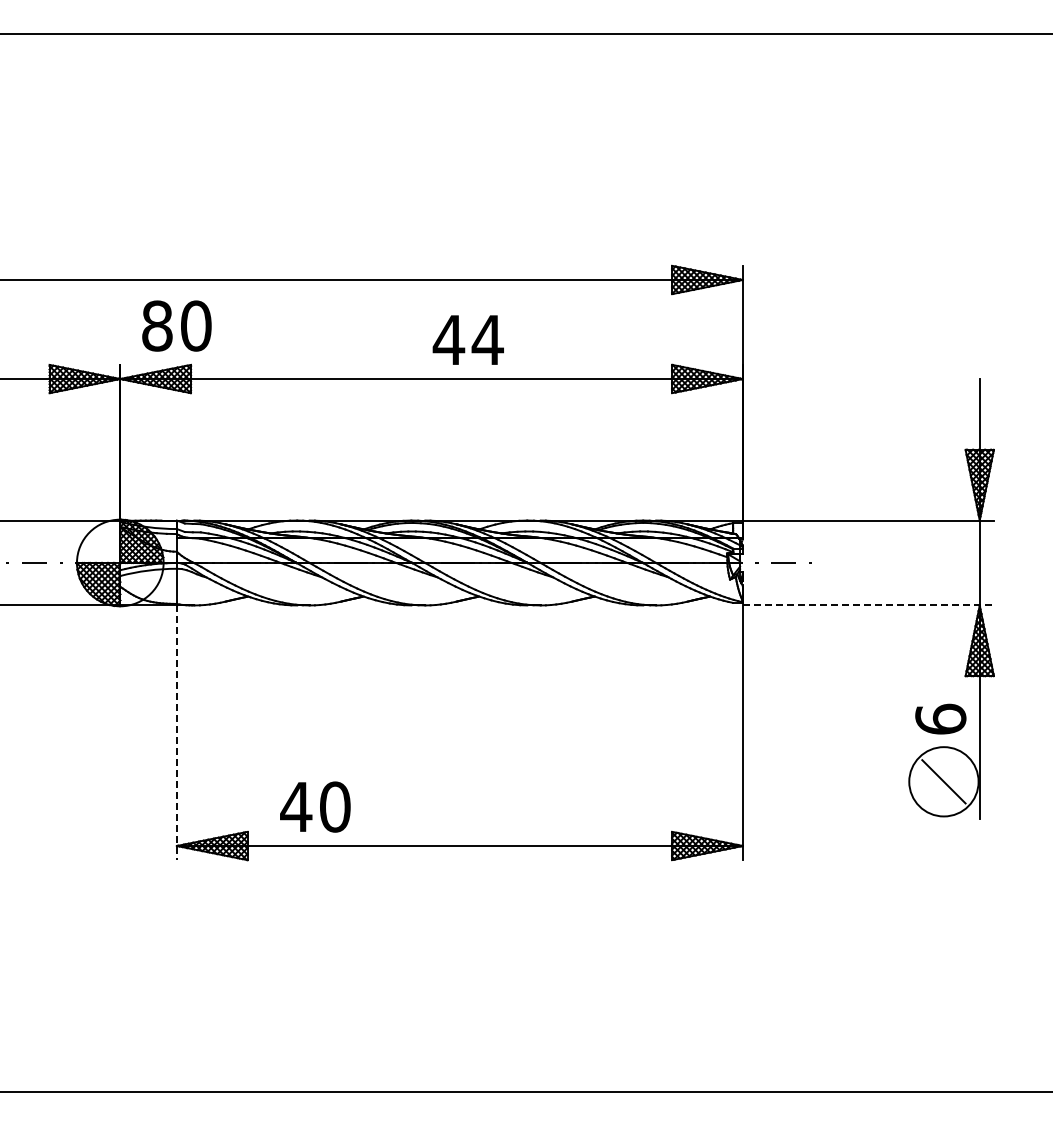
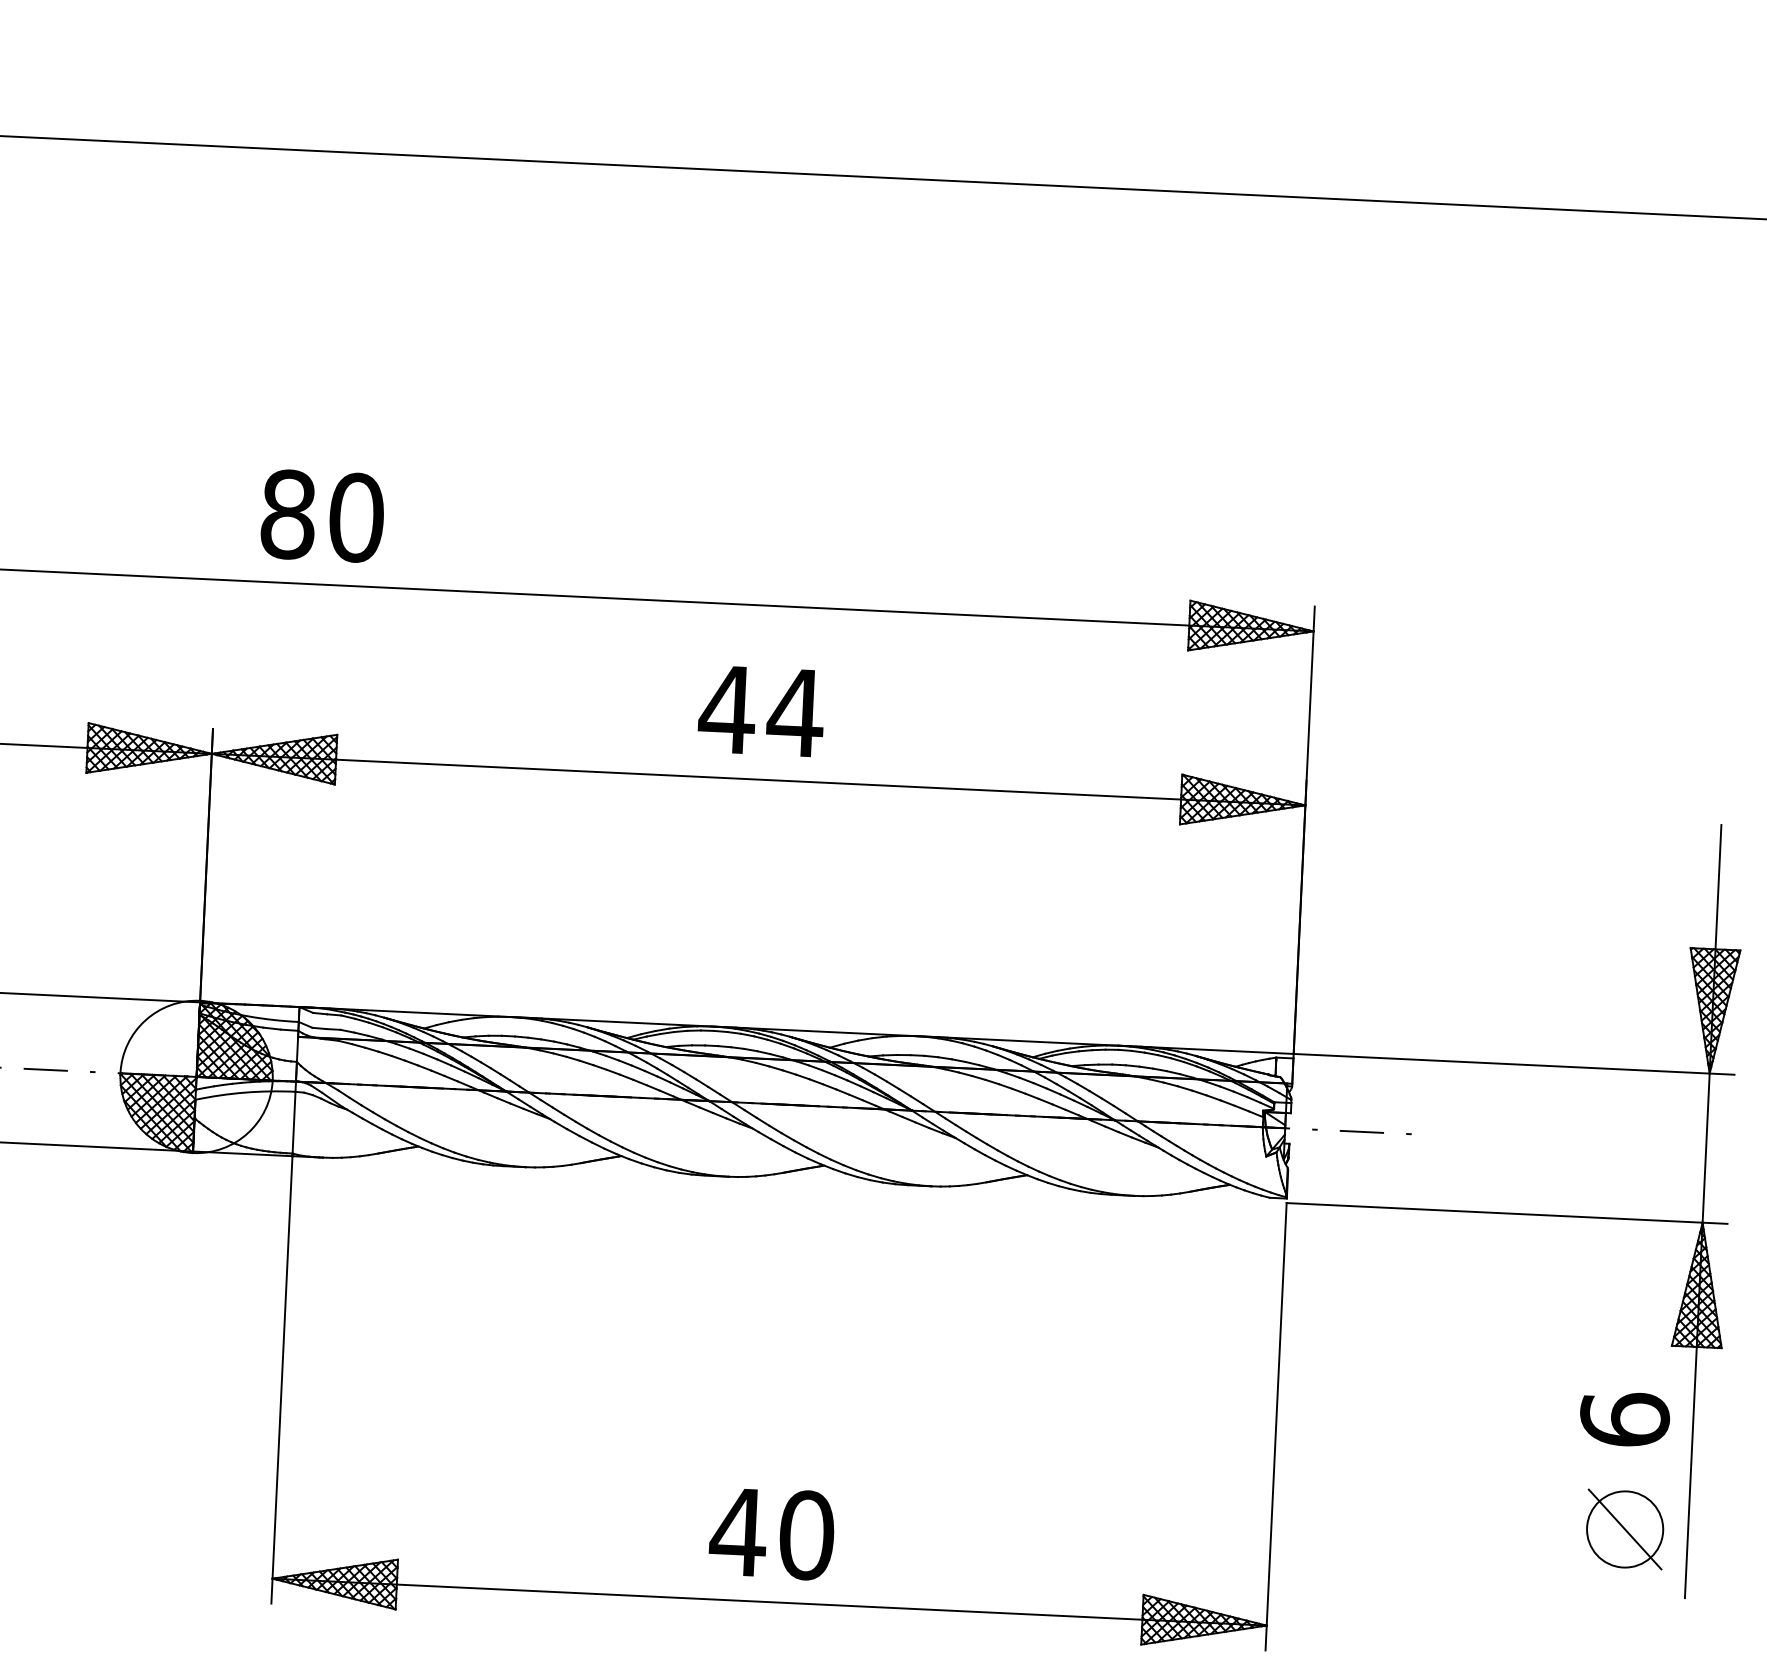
text: (176, 325) -> (322, 515), moved
text: (467, 339) -> (759, 710), moved
line: (868, 605) -> (1507, 1213), dashed -> solid
line: (176, 733) -> (281, 1381), dashed -> solid
circle: (943, 781) -> (1624, 1528), size x0.62
text: (315, 806) -> (772, 1532), moved

